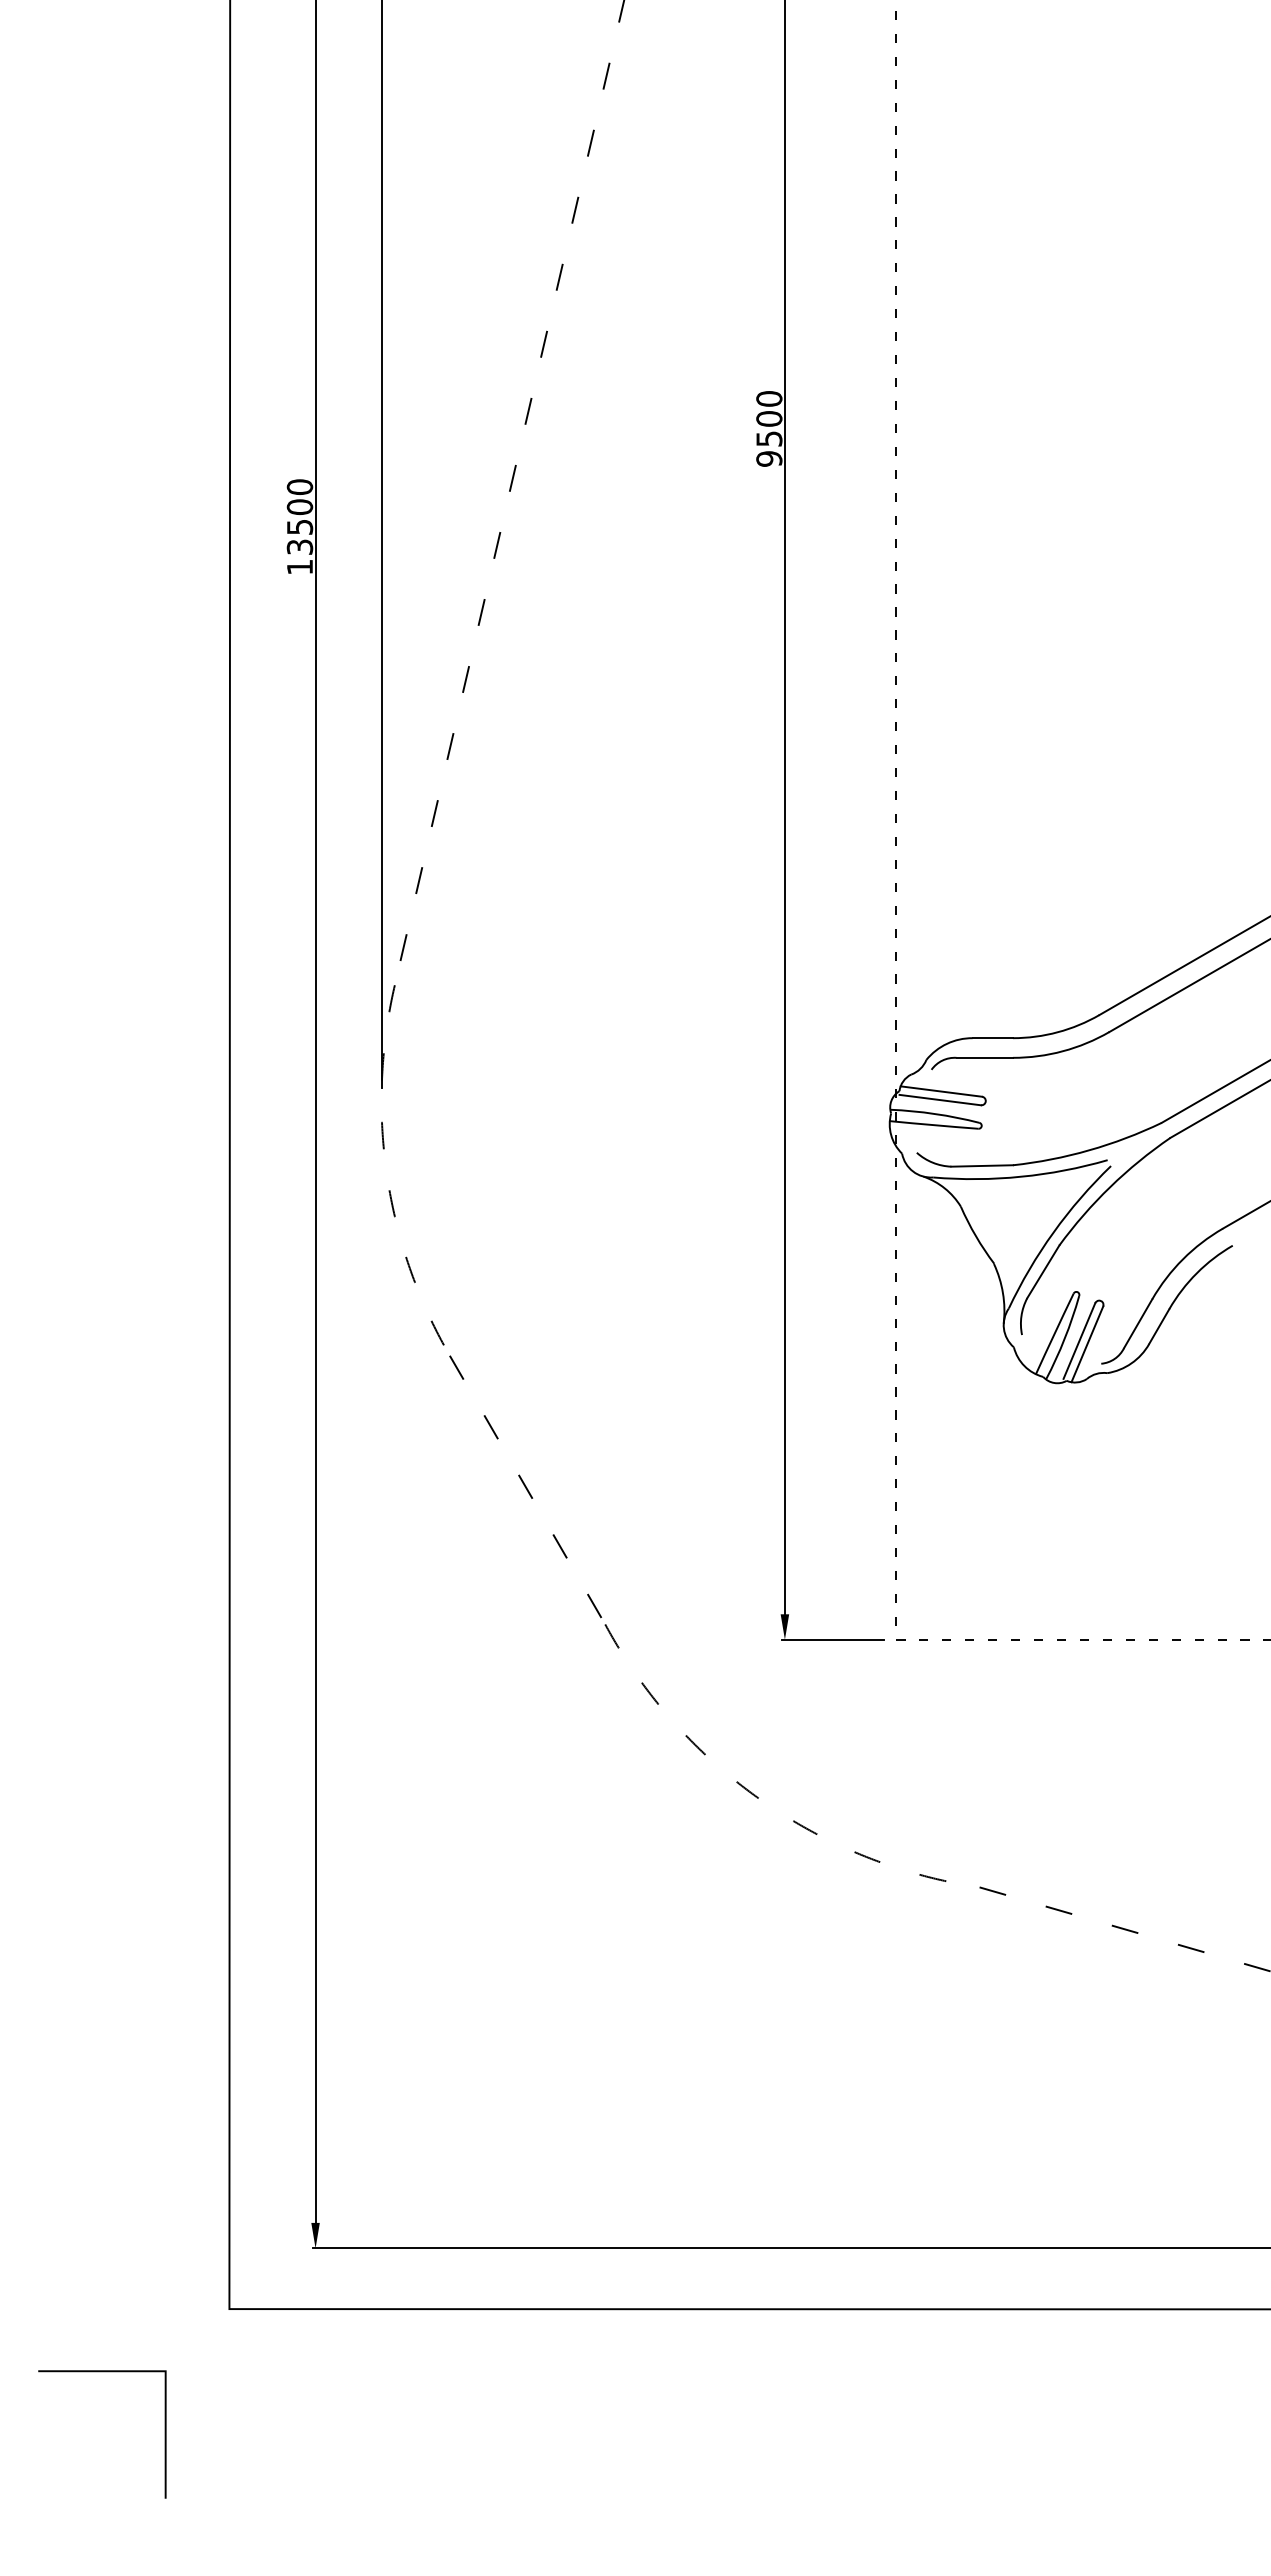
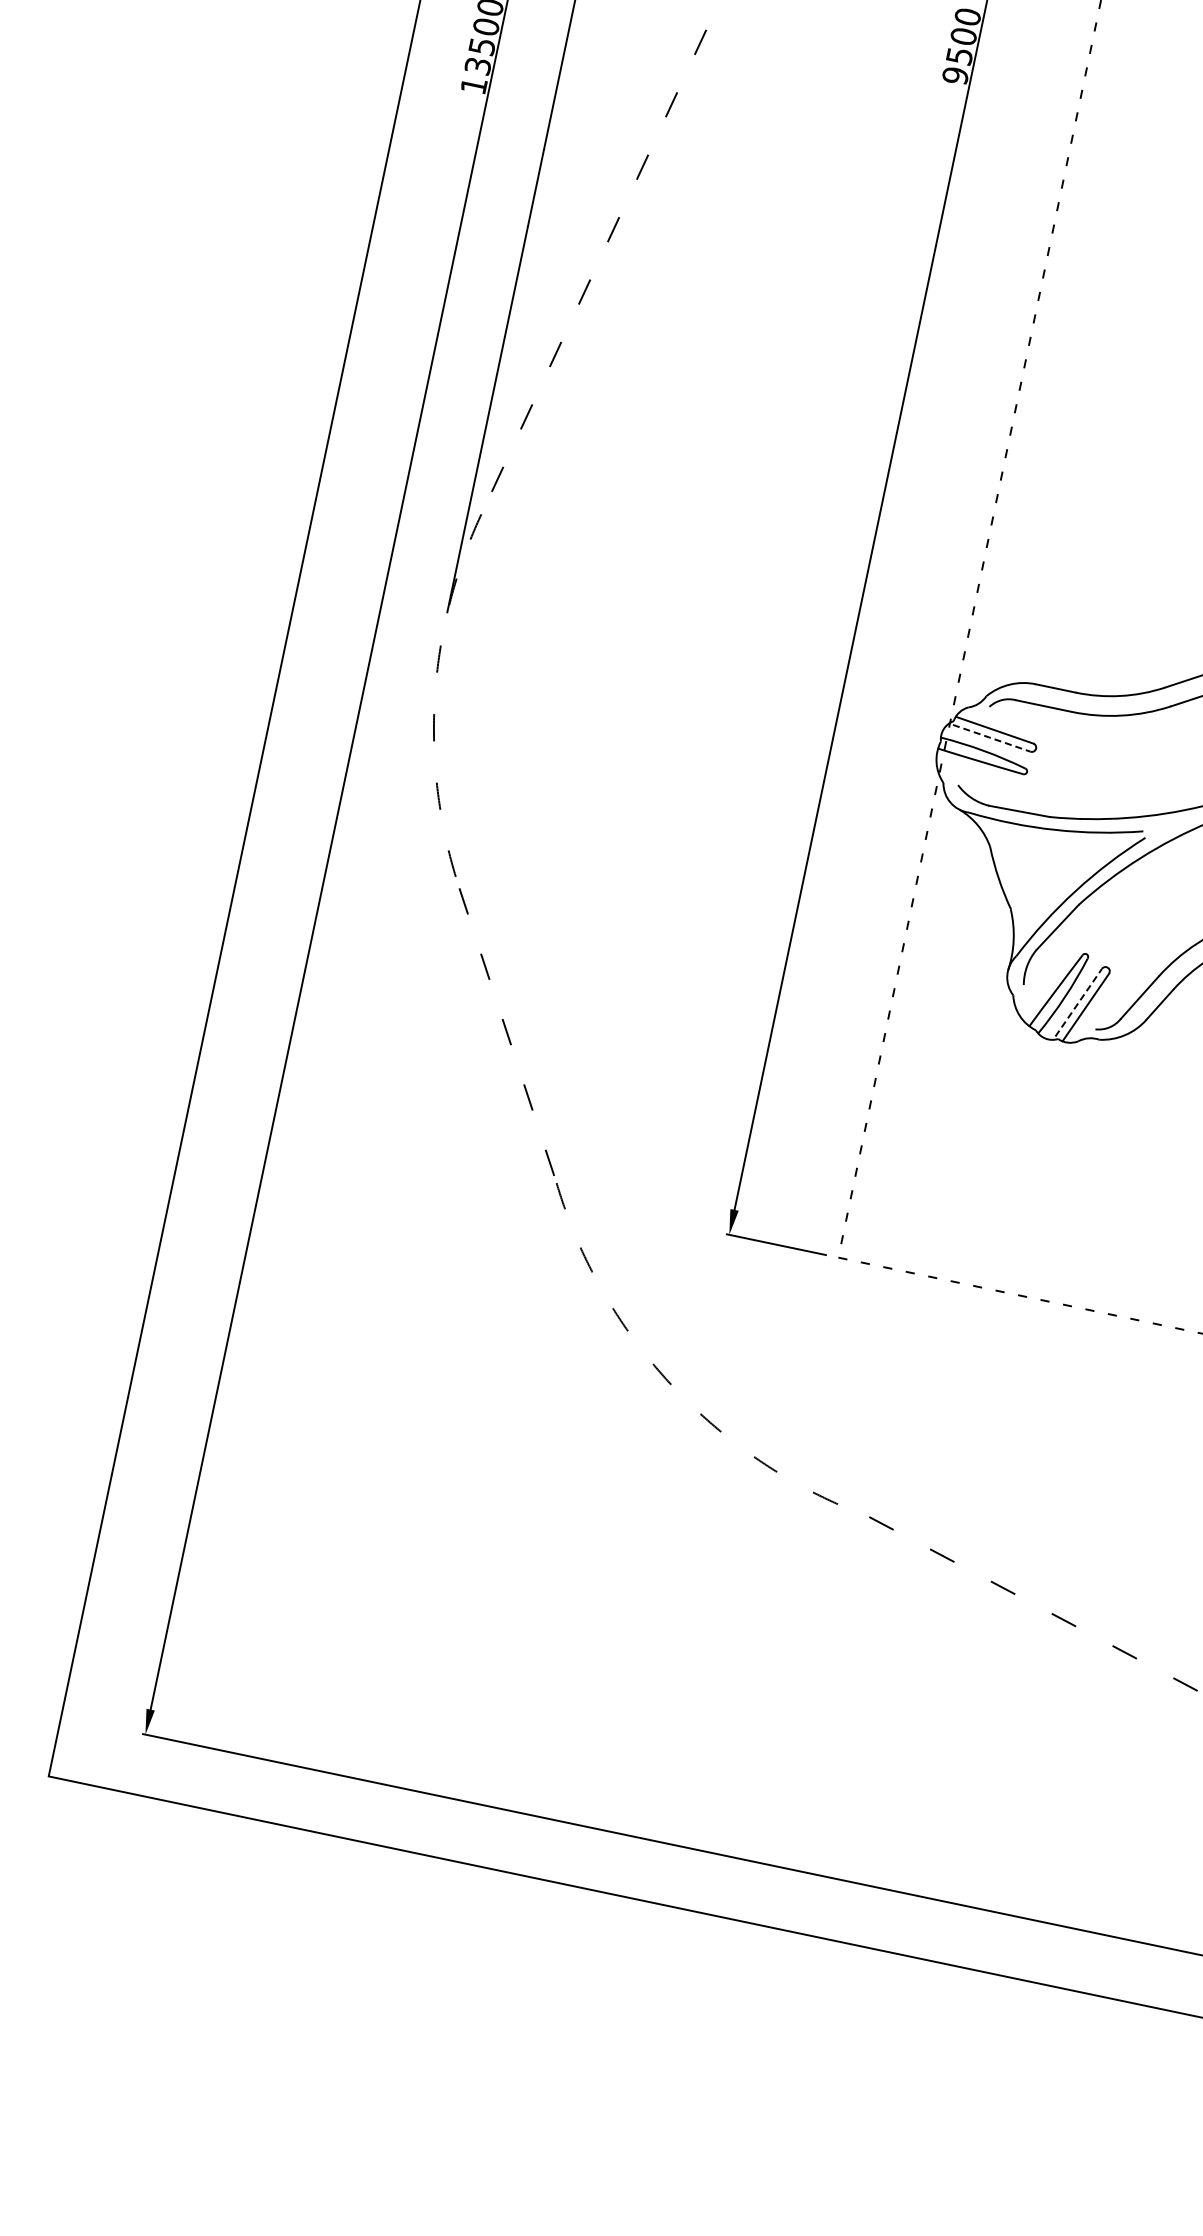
line: (940, 1100) -> (991, 738), solid -> dashed
line: (1079, 1340) -> (1078, 1002), solid -> dashed

